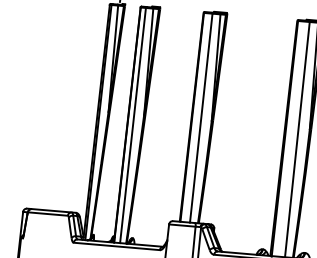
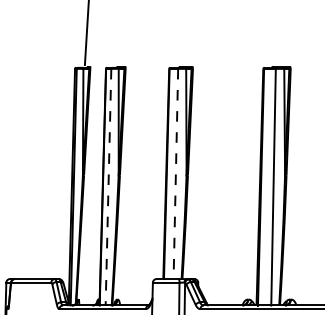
line: (200, 118) -> (175, 174), solid -> dashed
line: (133, 125) -> (108, 187), solid -> dashed

